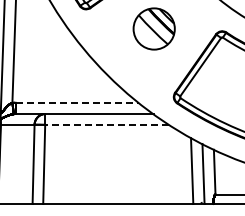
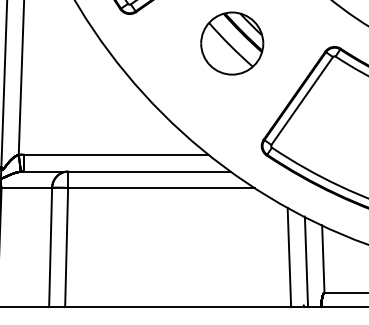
line: (77, 102) -> (116, 154), dashed -> solid
line: (107, 124) -> (161, 187), dashed -> solid

